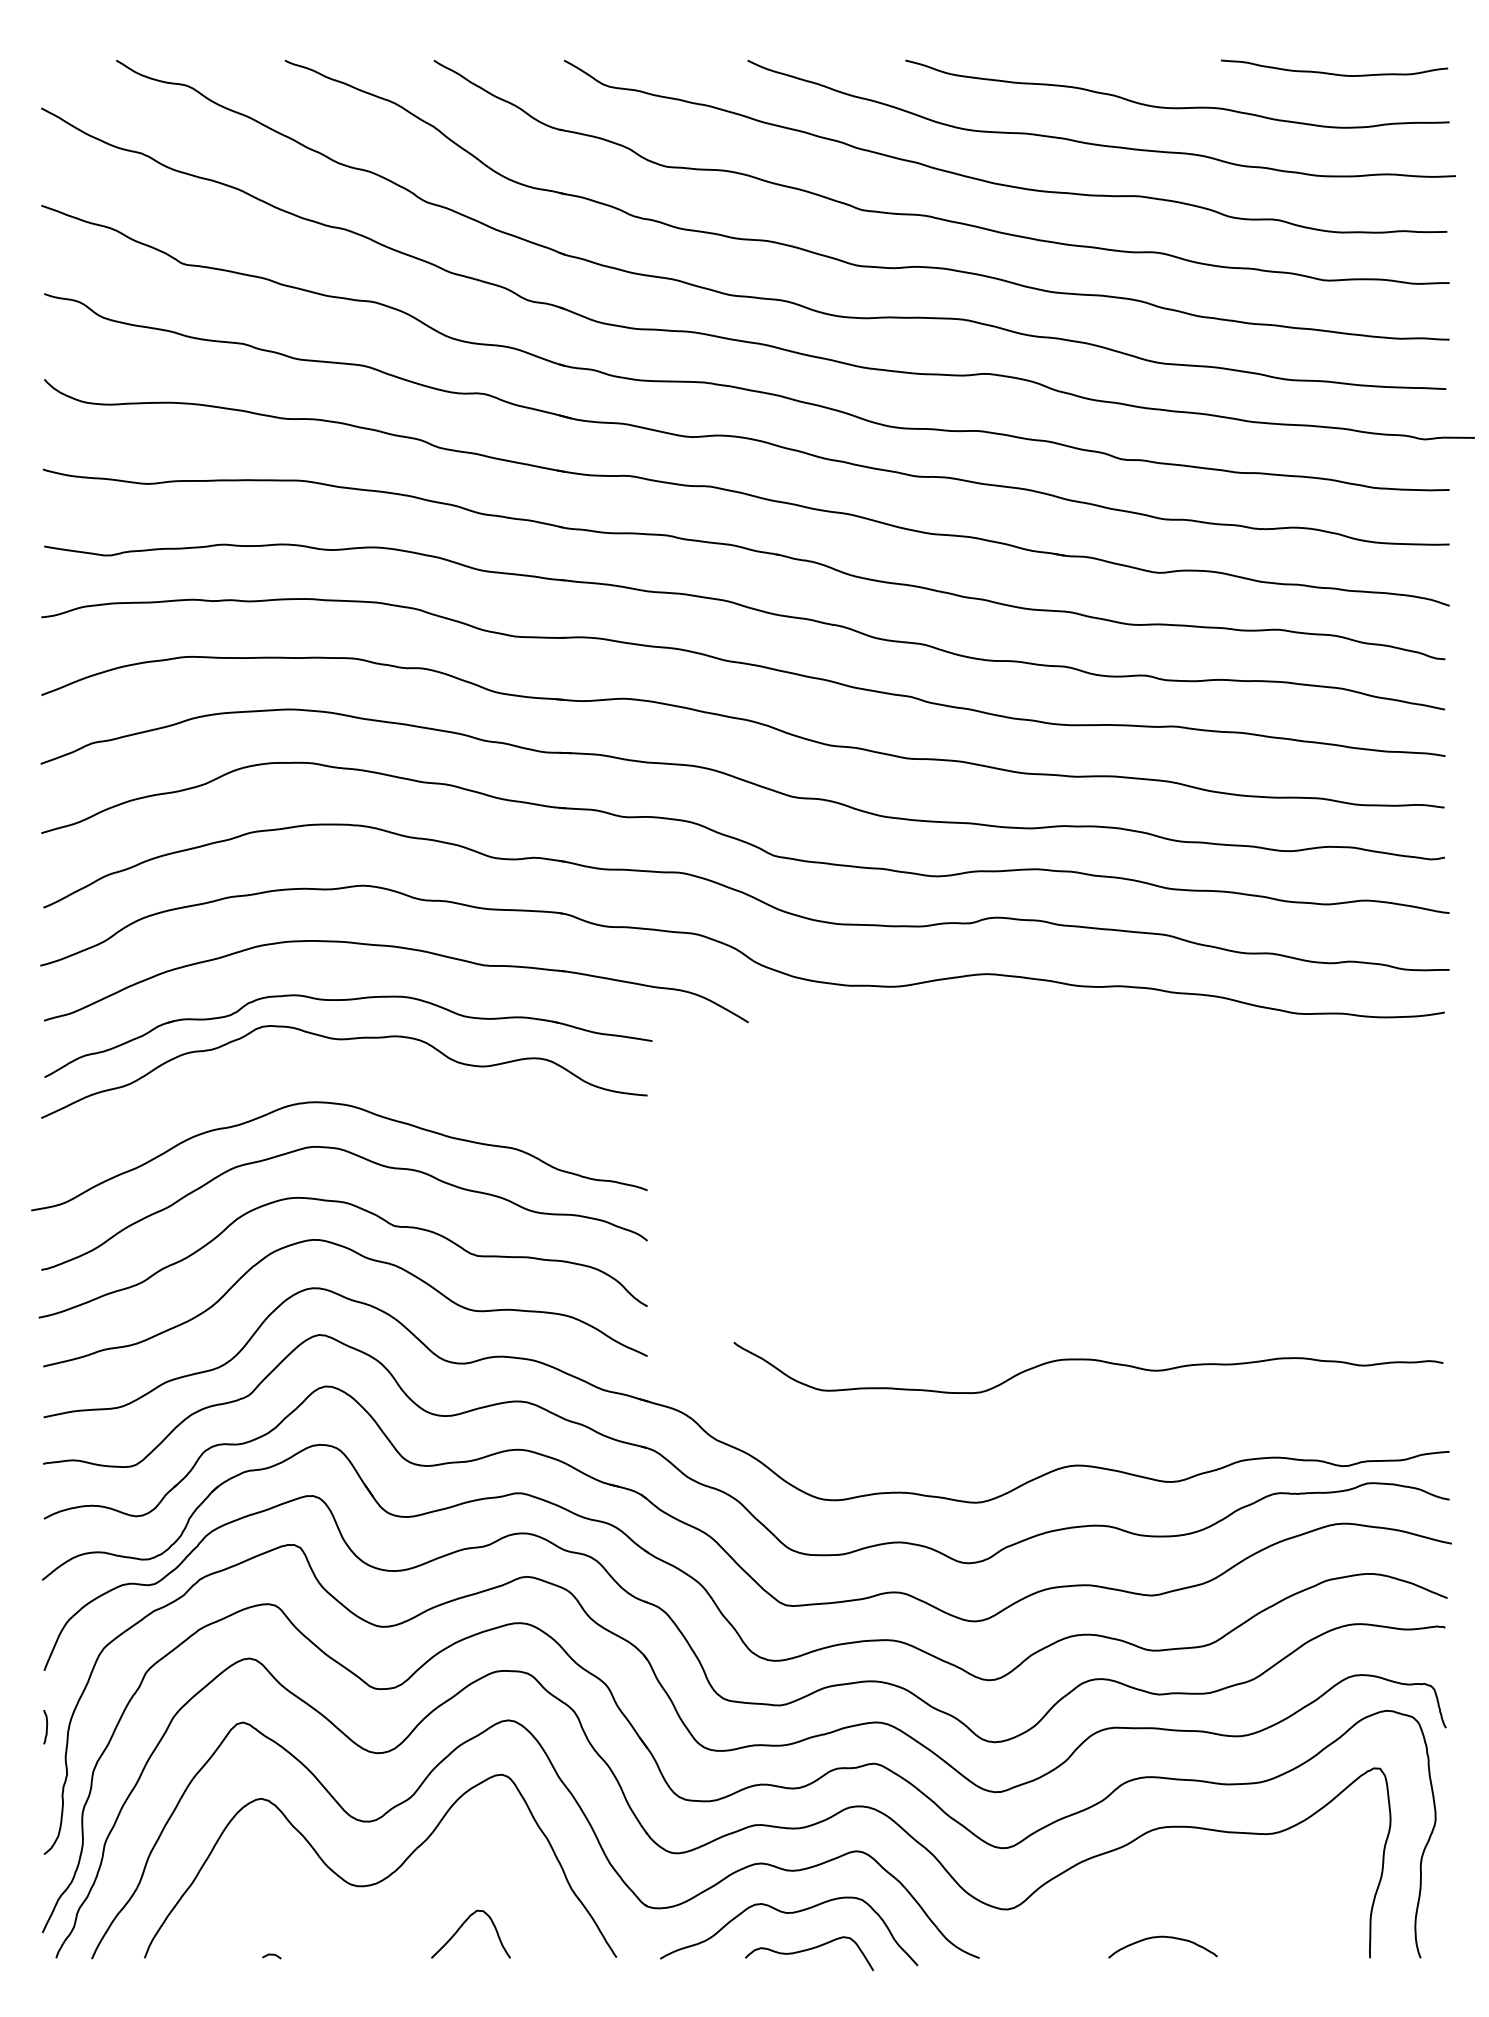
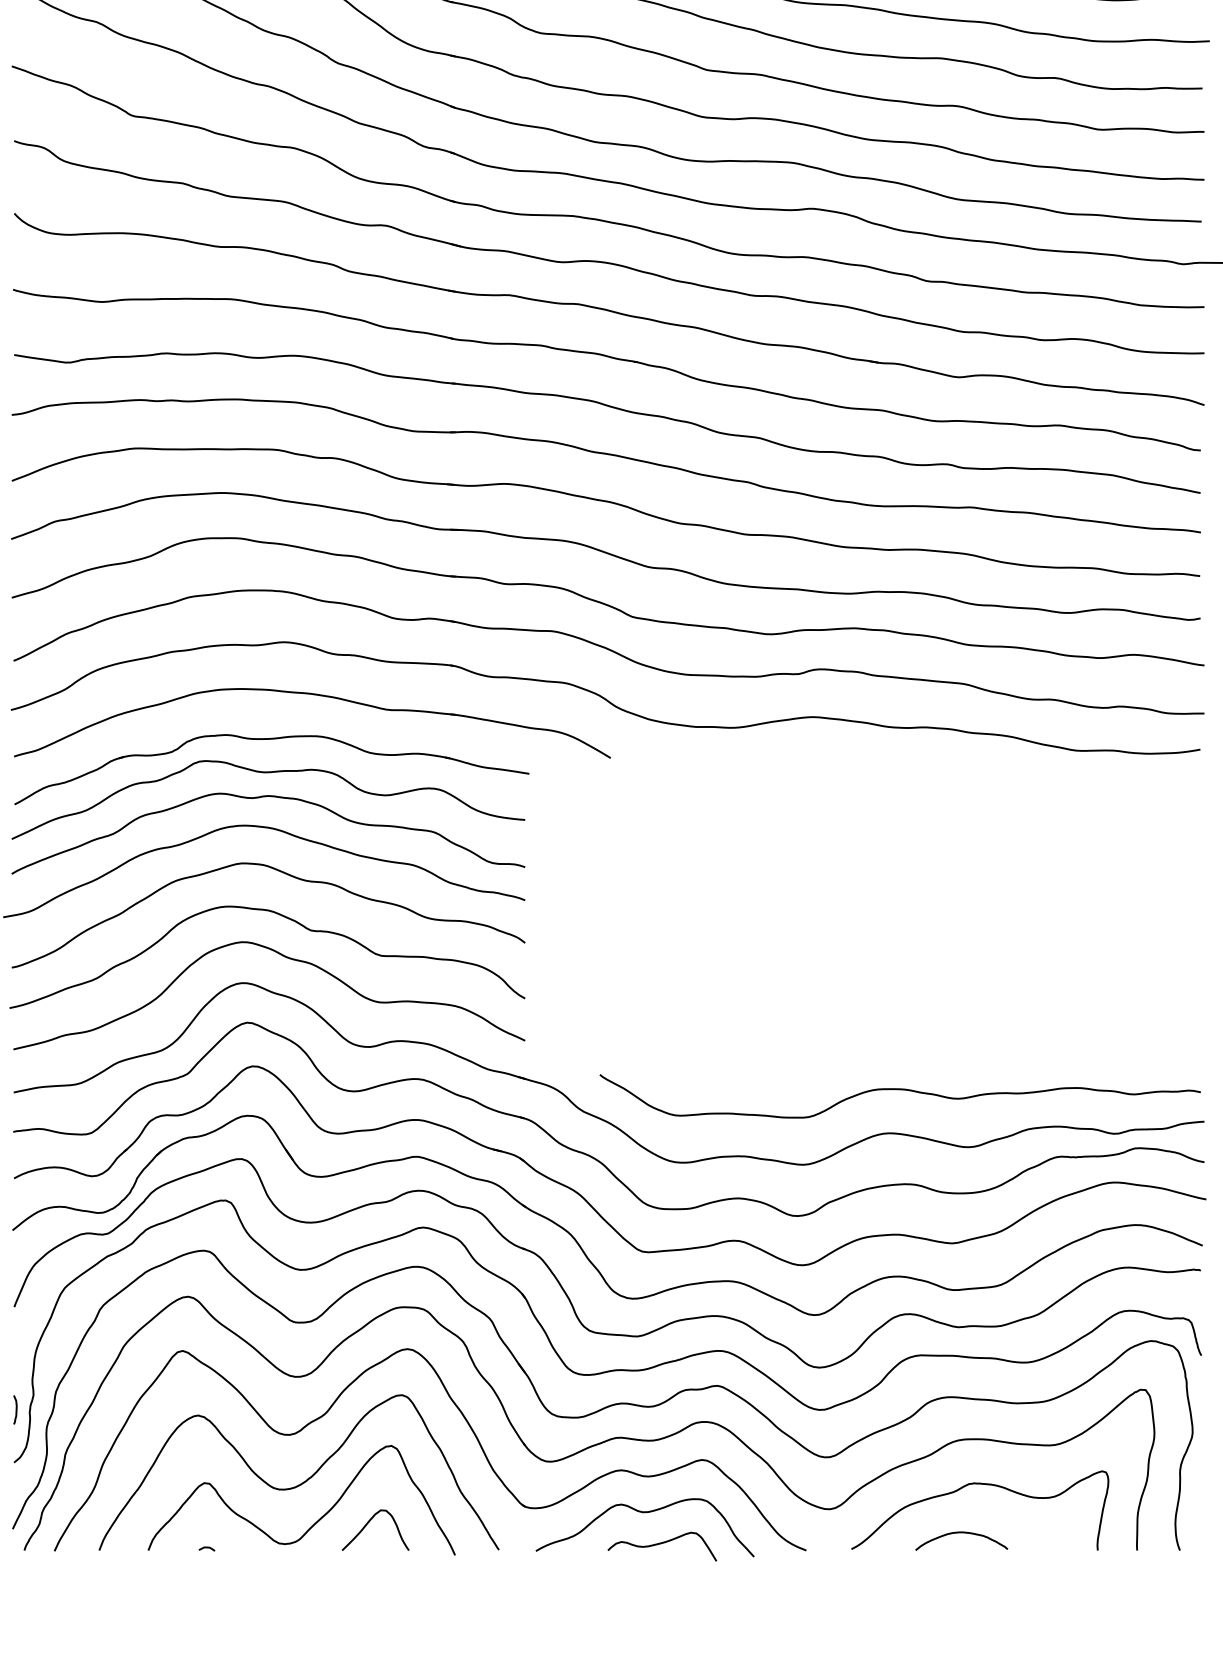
curve: (336, 1069) -> (261, 797), added
curve: (1088, 1360) -> (900, 1090), moved
curve: (46, 1727) -> (16, 1410), moved
curve: (1184, 1880) -> (979, 1484), added
curve: (405, 1919) -> (320, 1517), added

